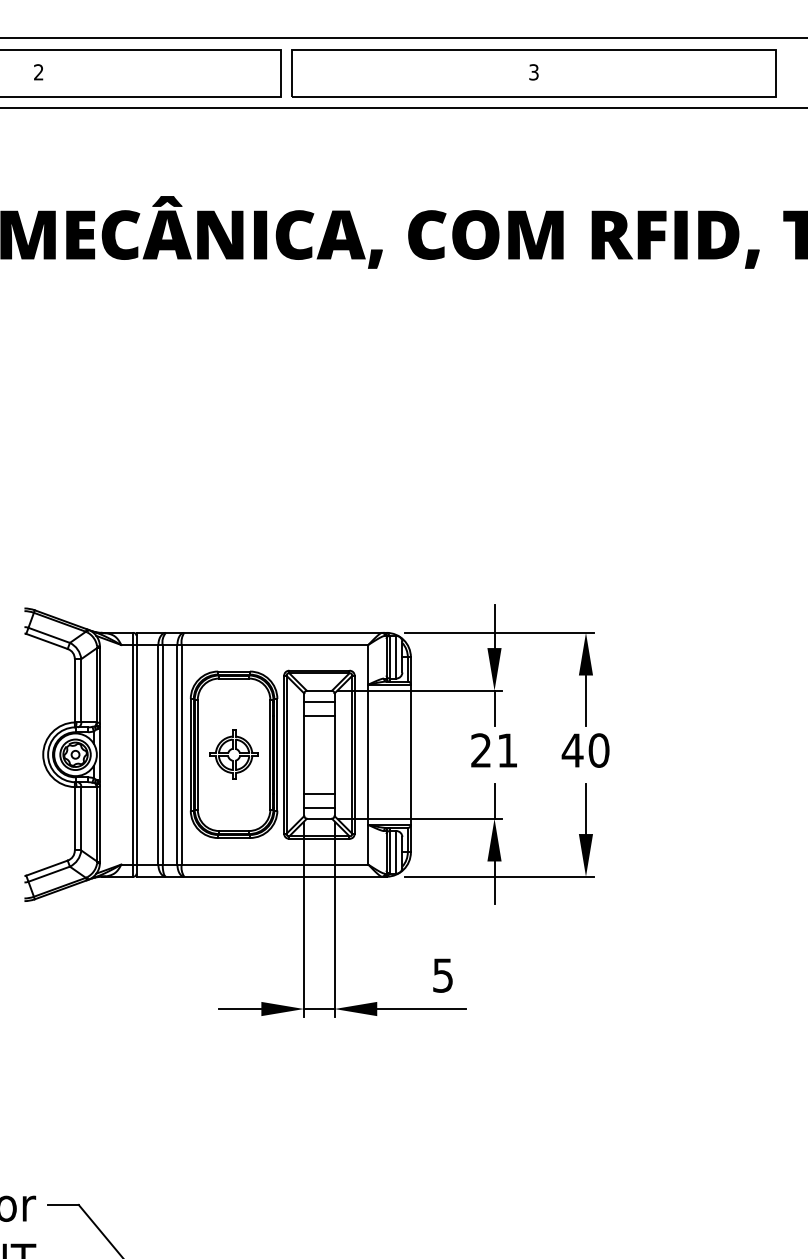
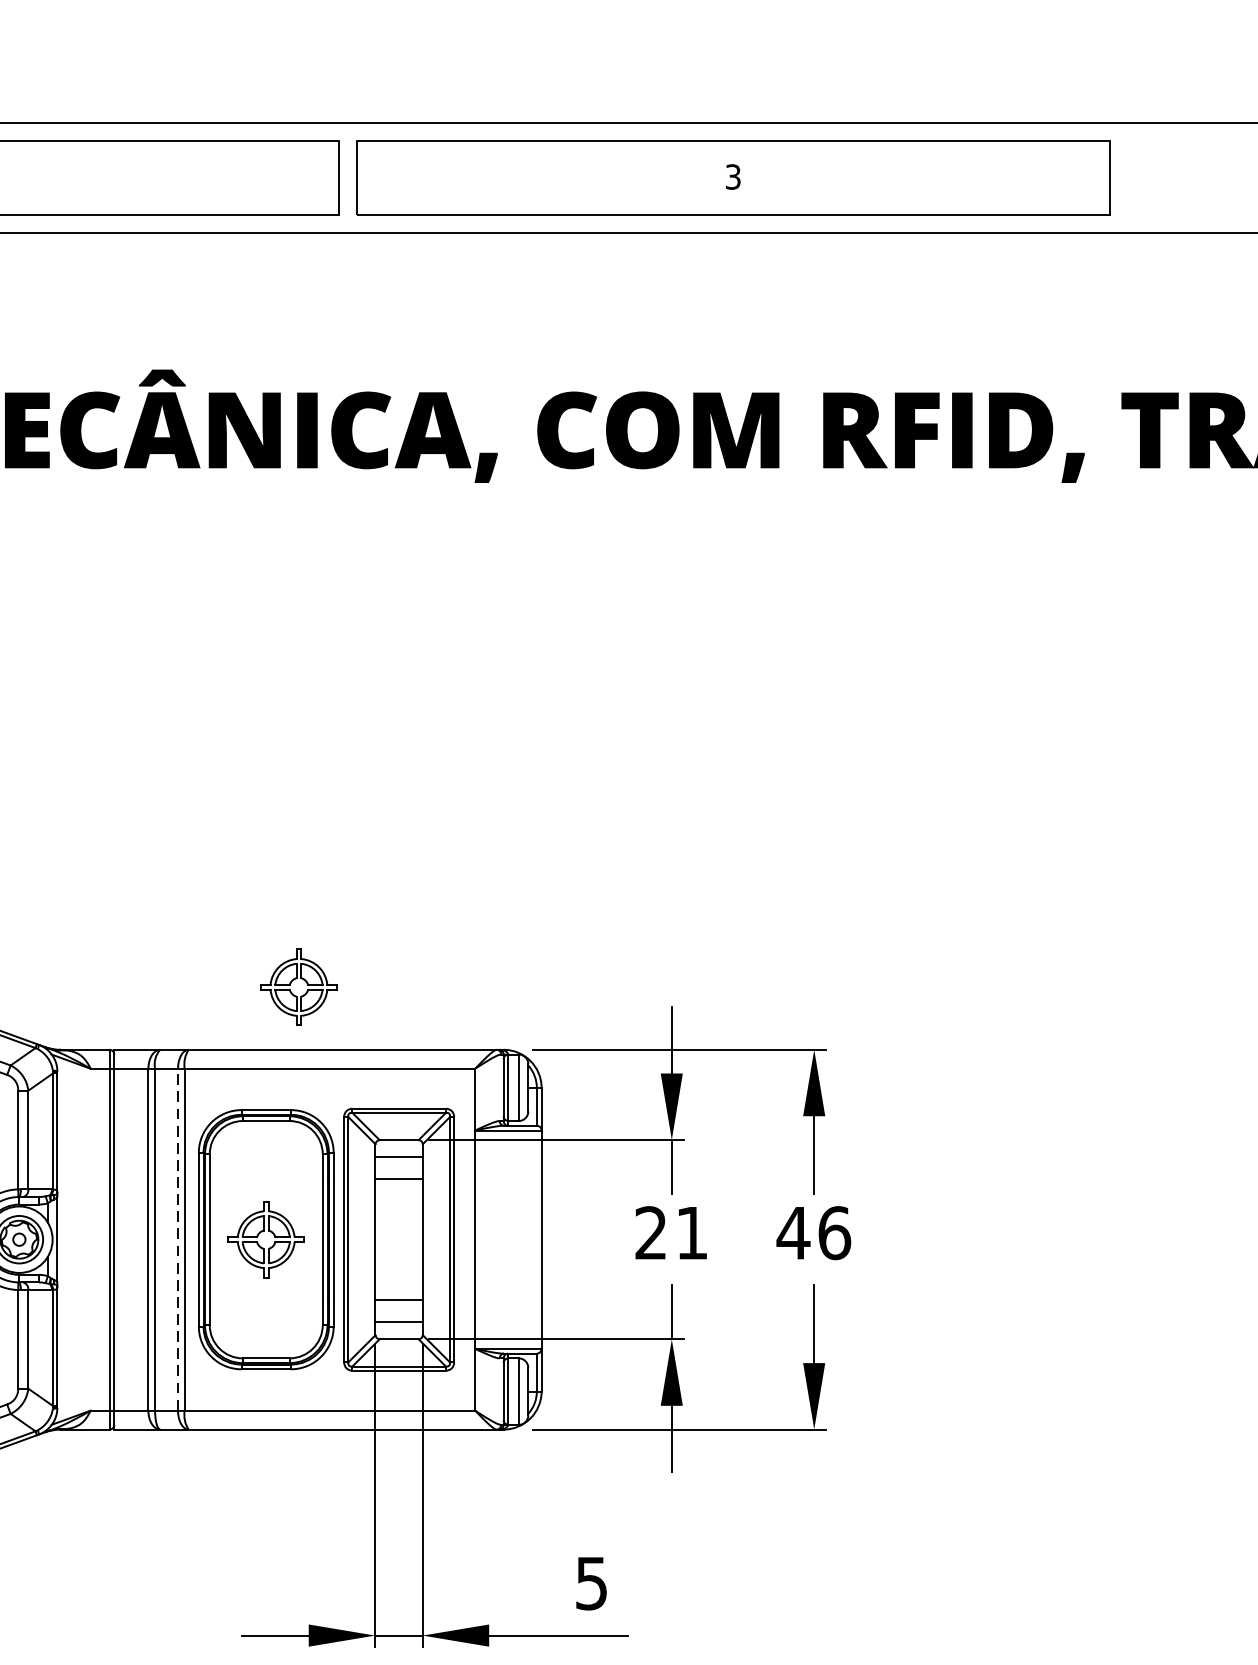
part: (254, 592) -> (298, 986), added
text: (598, 750) -> (833, 1233), 40 -> 46
line: (177, 754) -> (178, 1239), solid -> dashed

